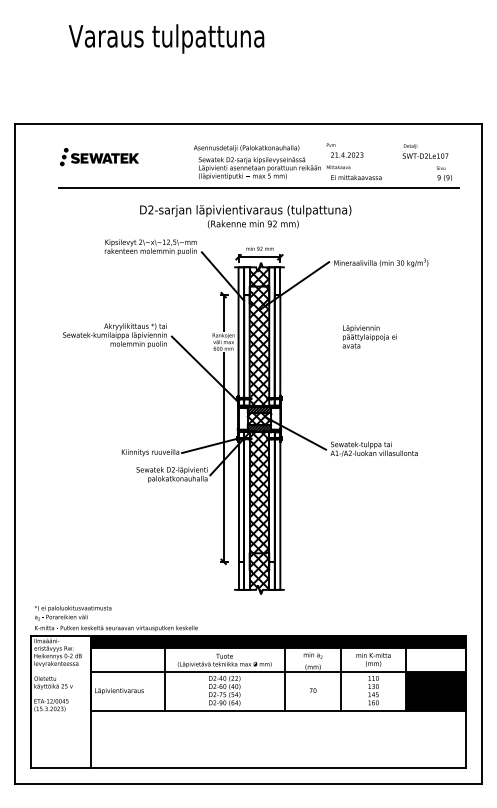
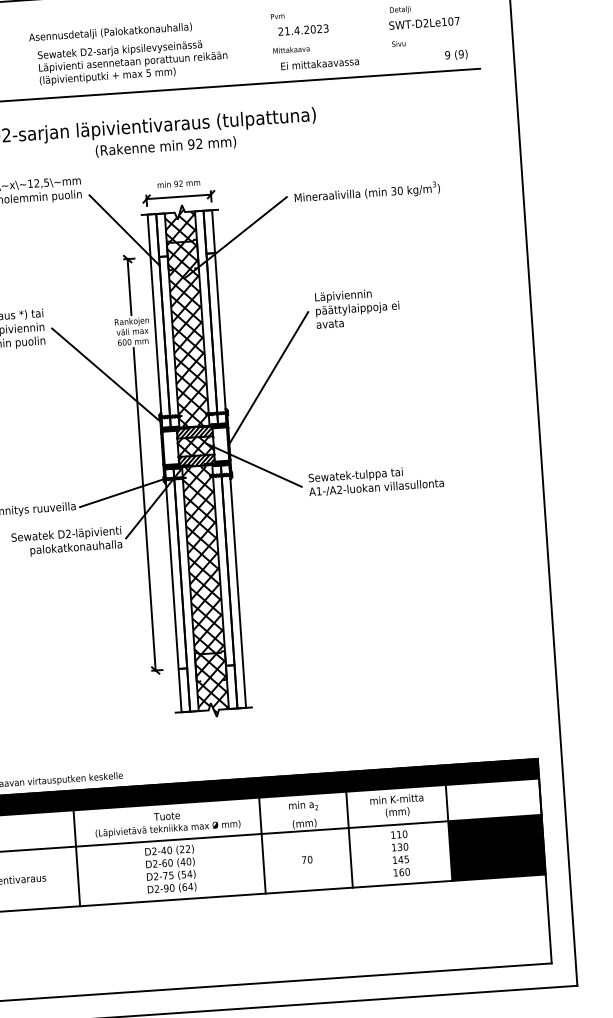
text: (257, 162) -> (128, 53), moved
text: (440, 167) -> (397, 42), moved
line: (309, 377) -> (268, 377), added

